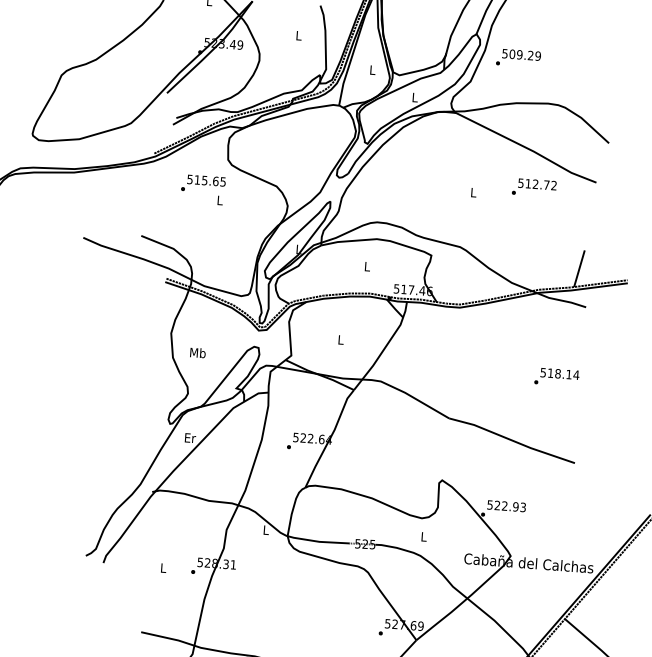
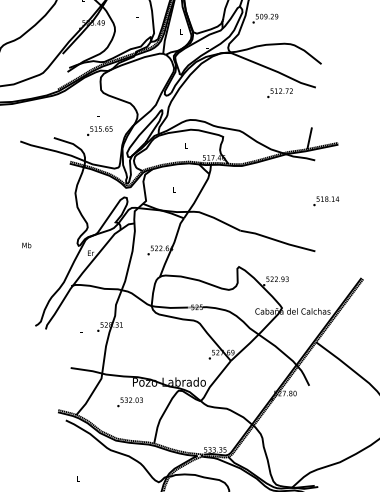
text: (203, 182) -> (99, 130), moved
text: (197, 353) -> (26, 245), moved
text: (557, 377) -> (326, 201), moved

